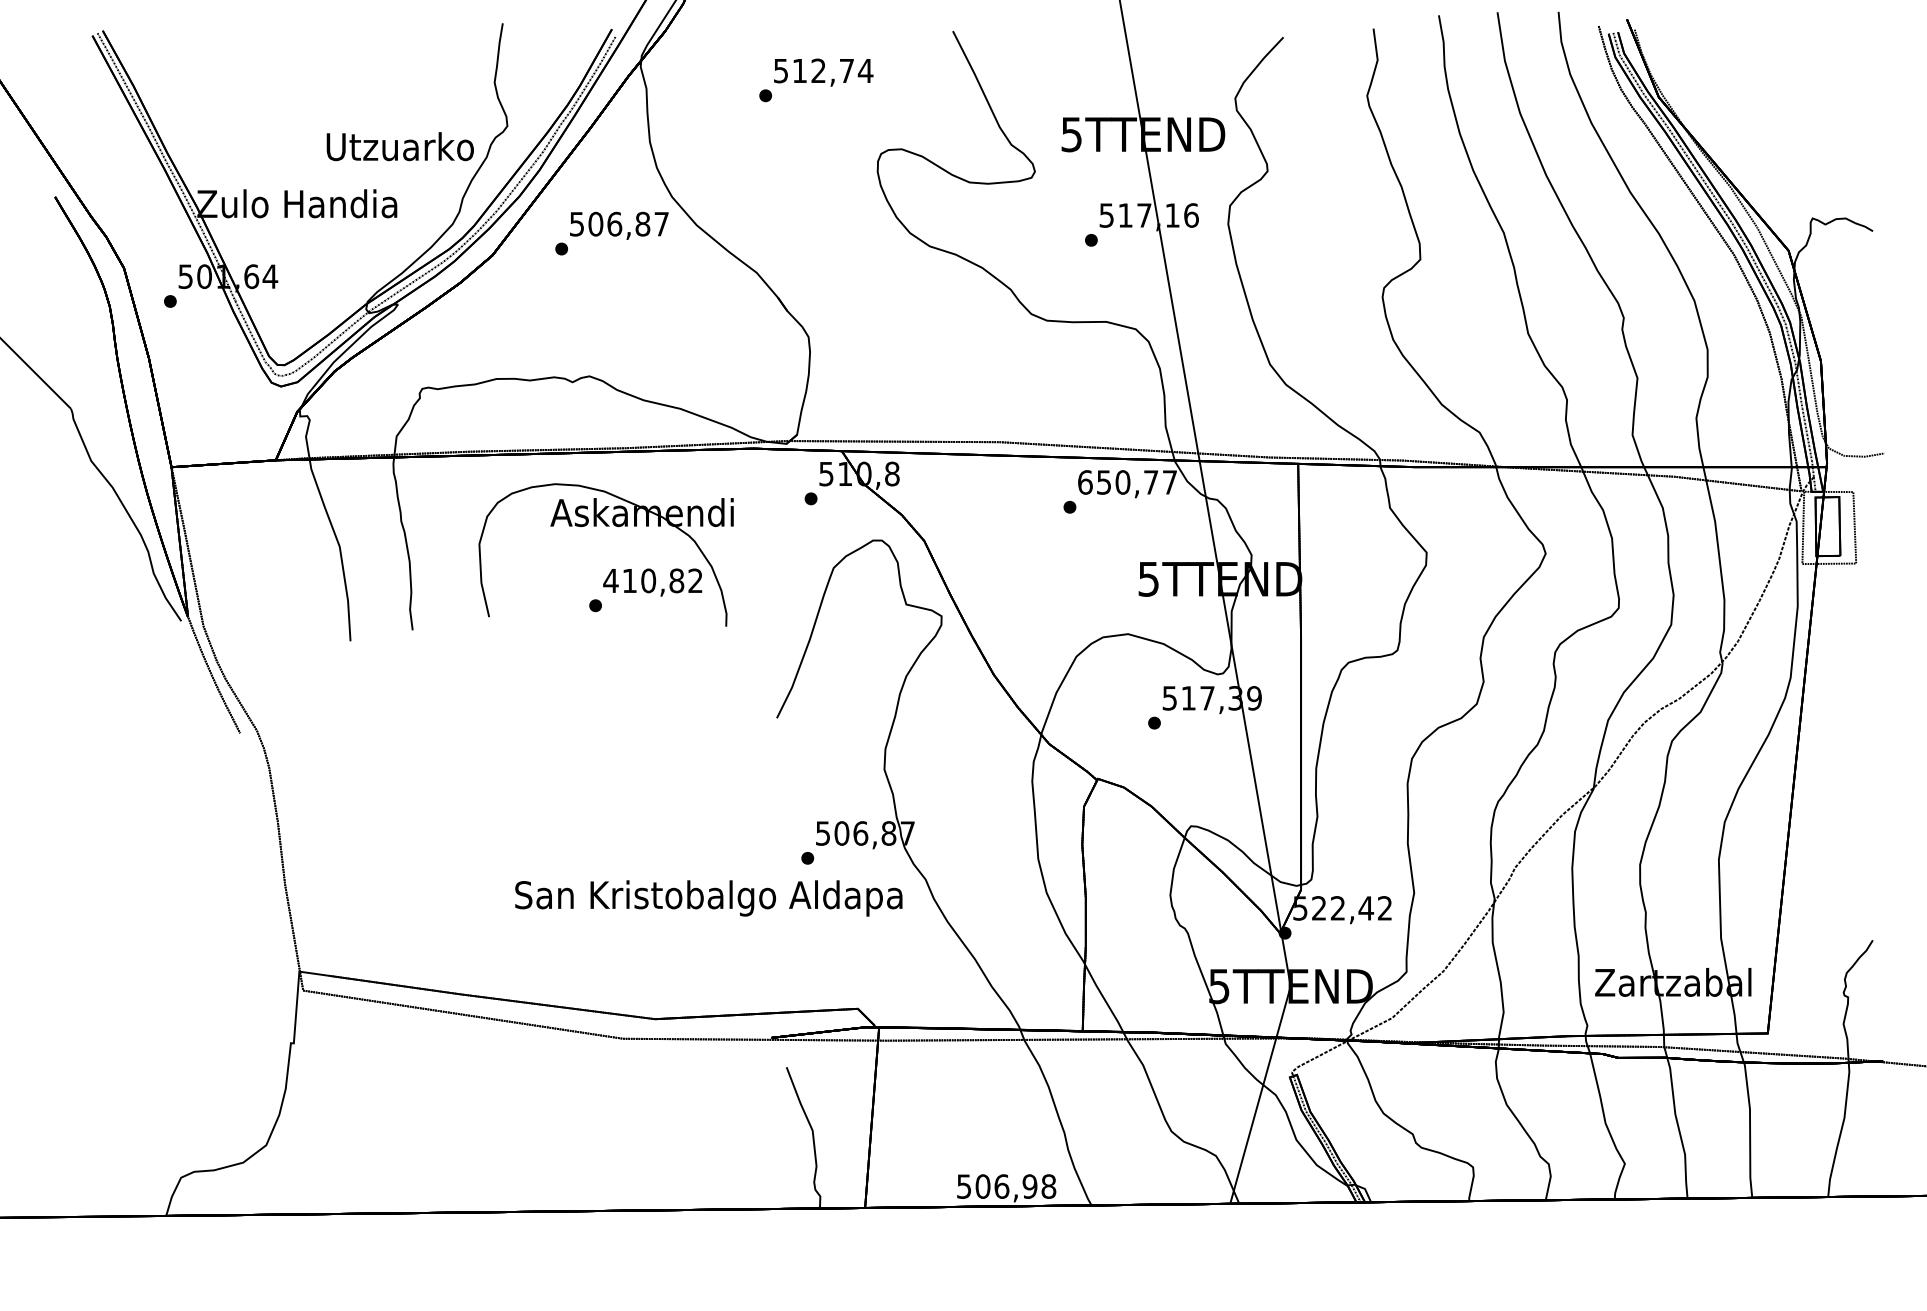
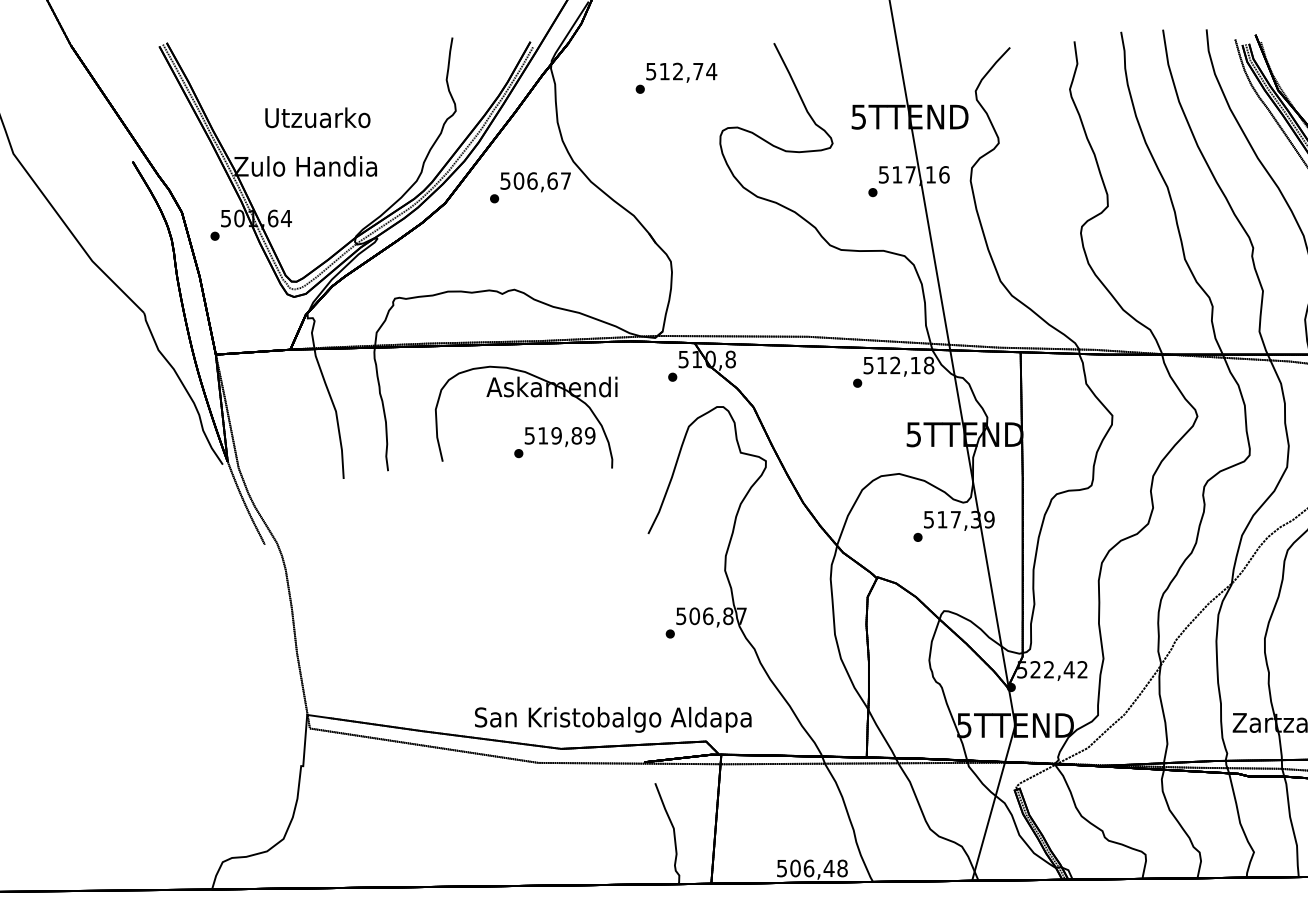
text: (399, 146) -> (317, 117), moved
text: (642, 223) -> (552, 180), 506,87 -> 506,67
text: (1127, 482) -> (898, 365), 650,77 -> 512,18
text: (652, 580) -> (559, 435), 410,82 -> 519,89
text: (708, 898) -> (613, 719), moved
text: (1029, 1186) -> (828, 868), 506,98 -> 506,48

